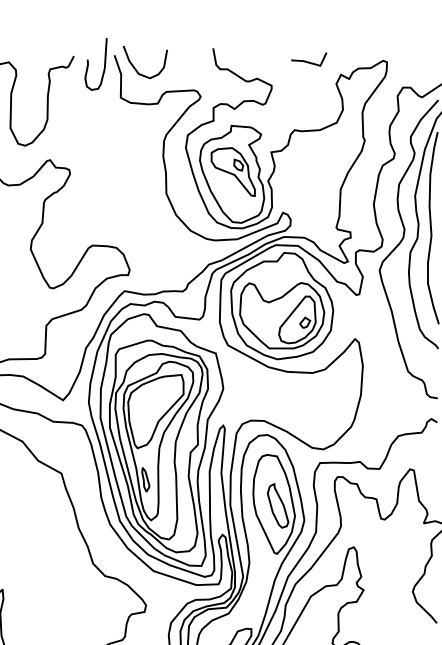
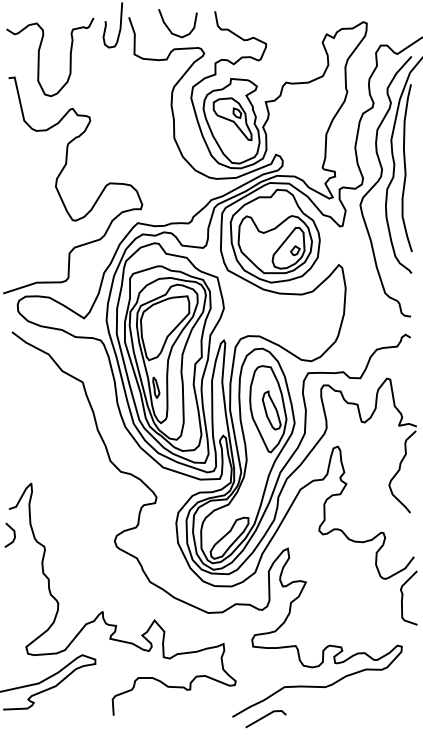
line: (308, 61) -> (298, 22), removed
curve: (136, 69) -> (170, 29), moved

